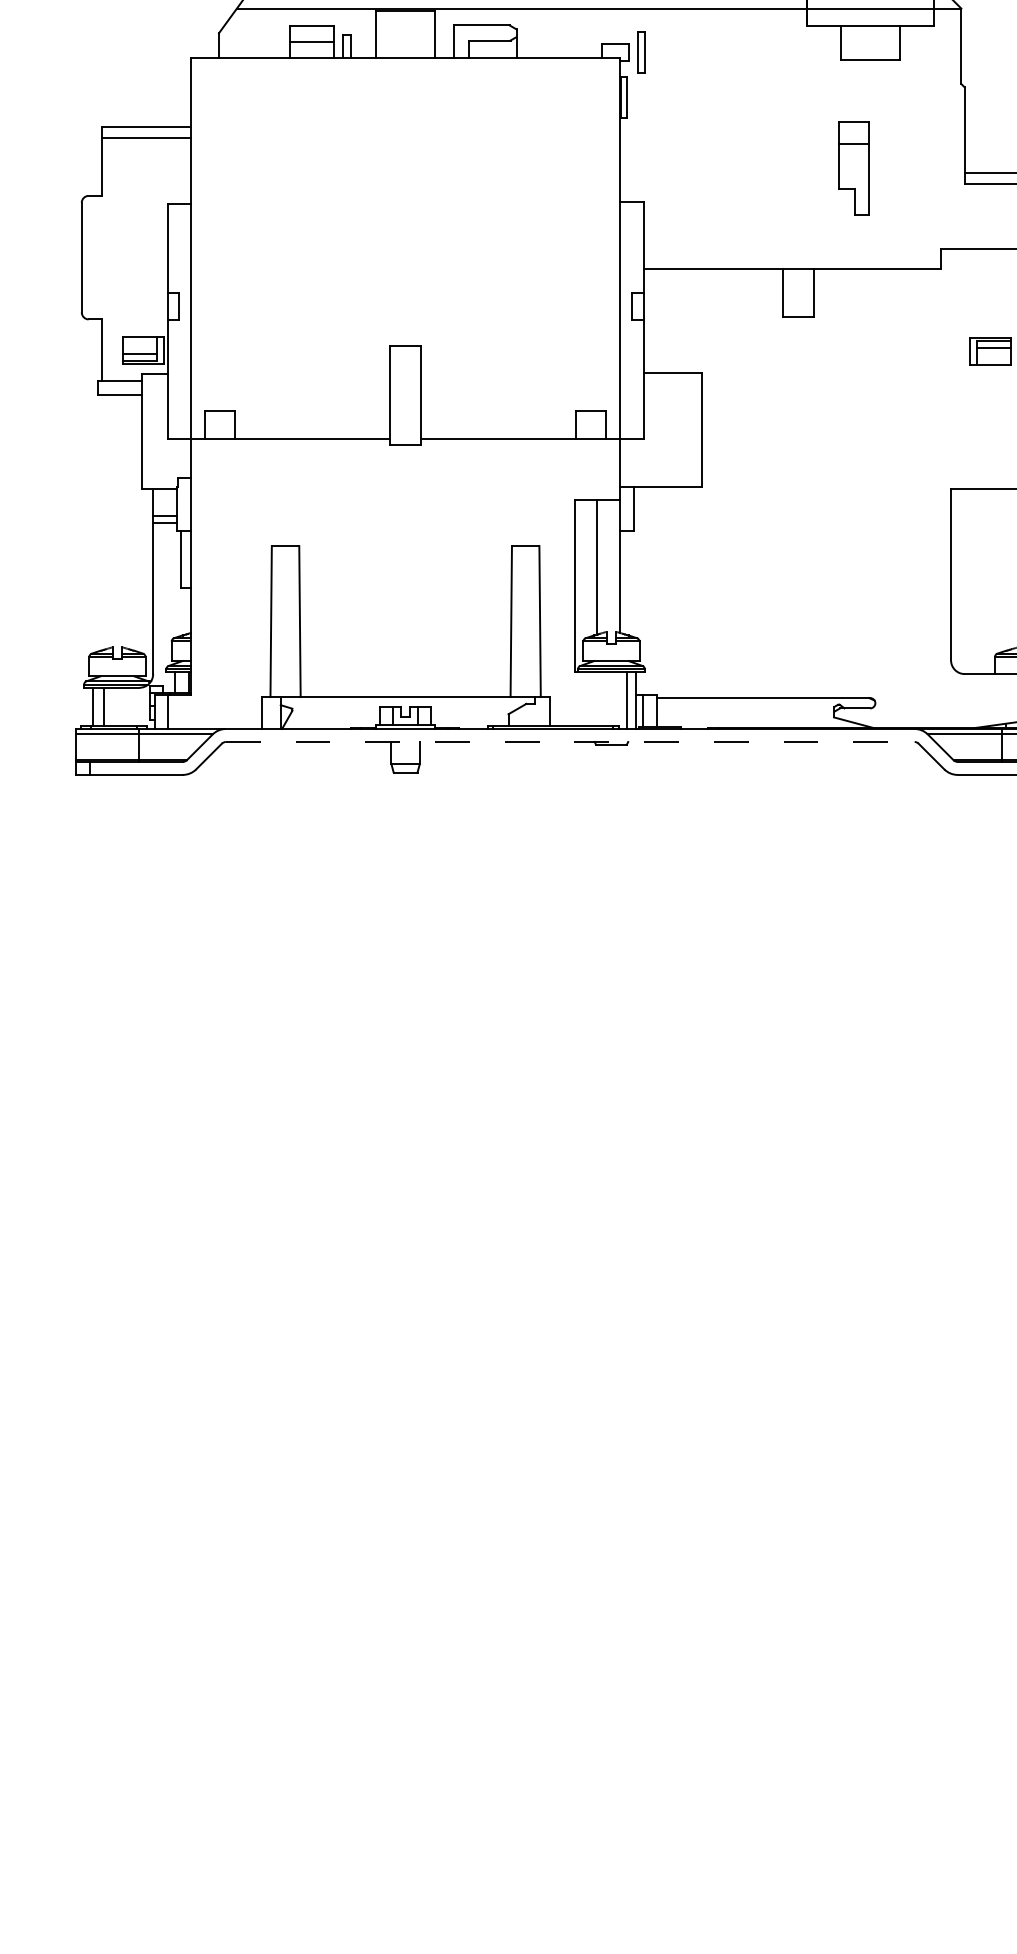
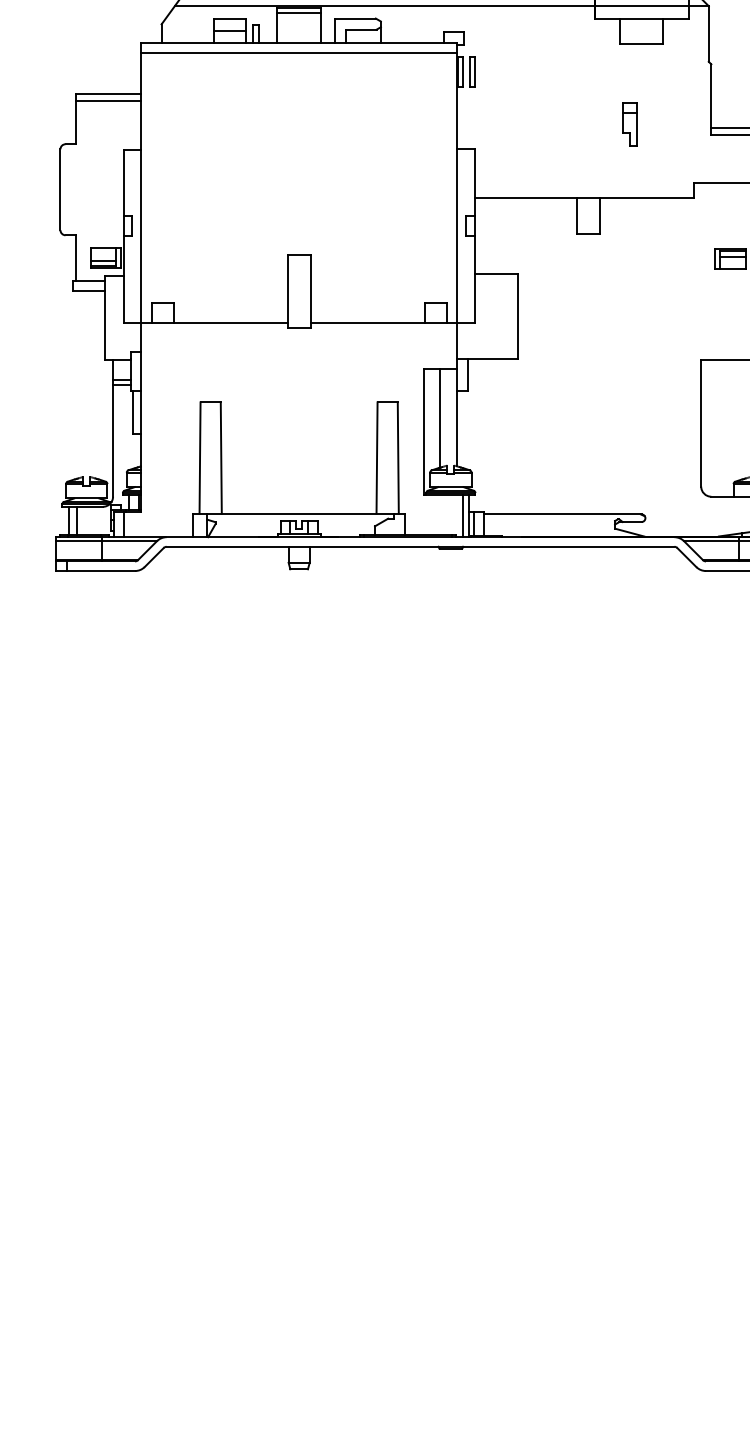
line: (405, 17) -> (299, 12), added
part: (641, 52) -> (473, 71), moved
line: (405, 71) -> (299, 52), added
part: (854, 168) -> (630, 124), size x0.62
line: (570, 742) -> (420, 547), dashed -> solid

